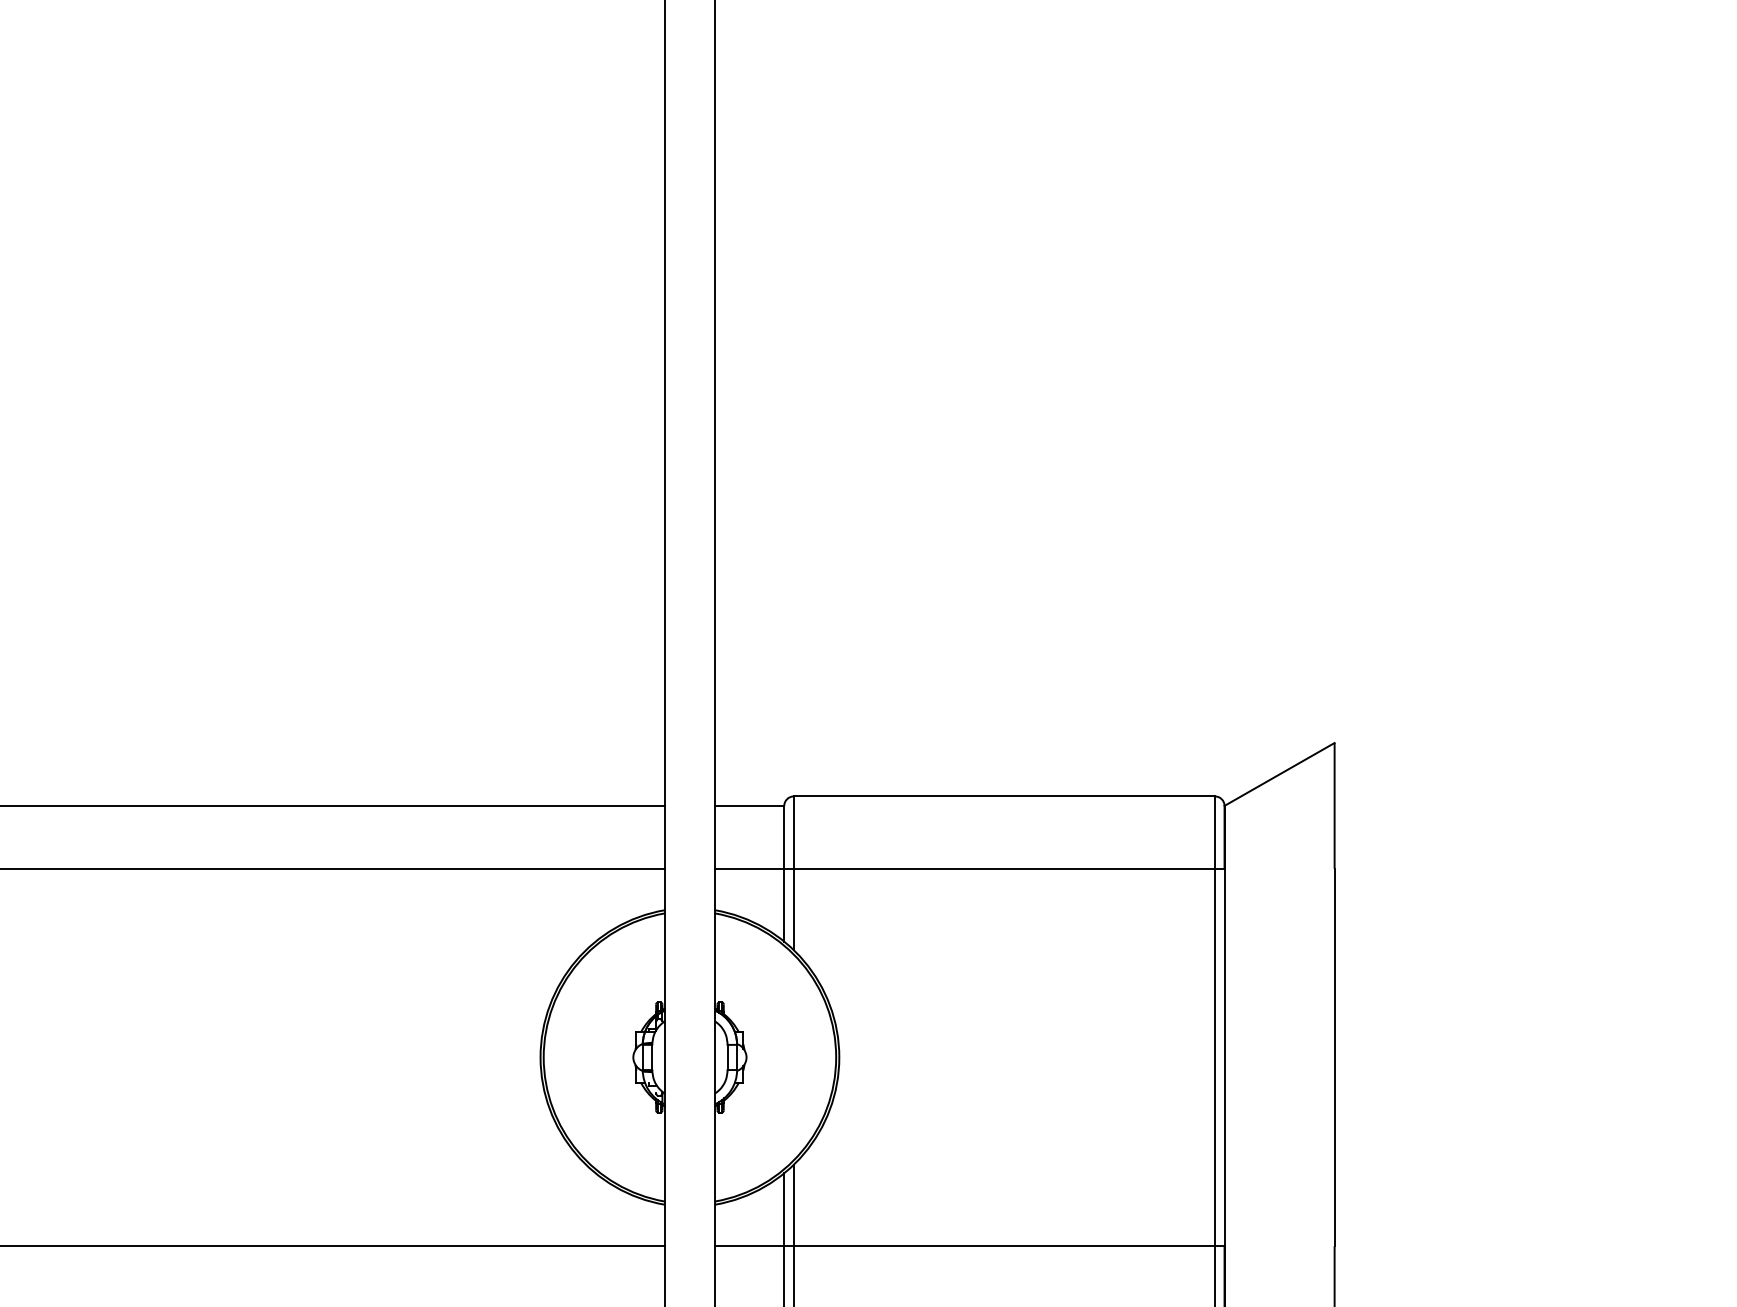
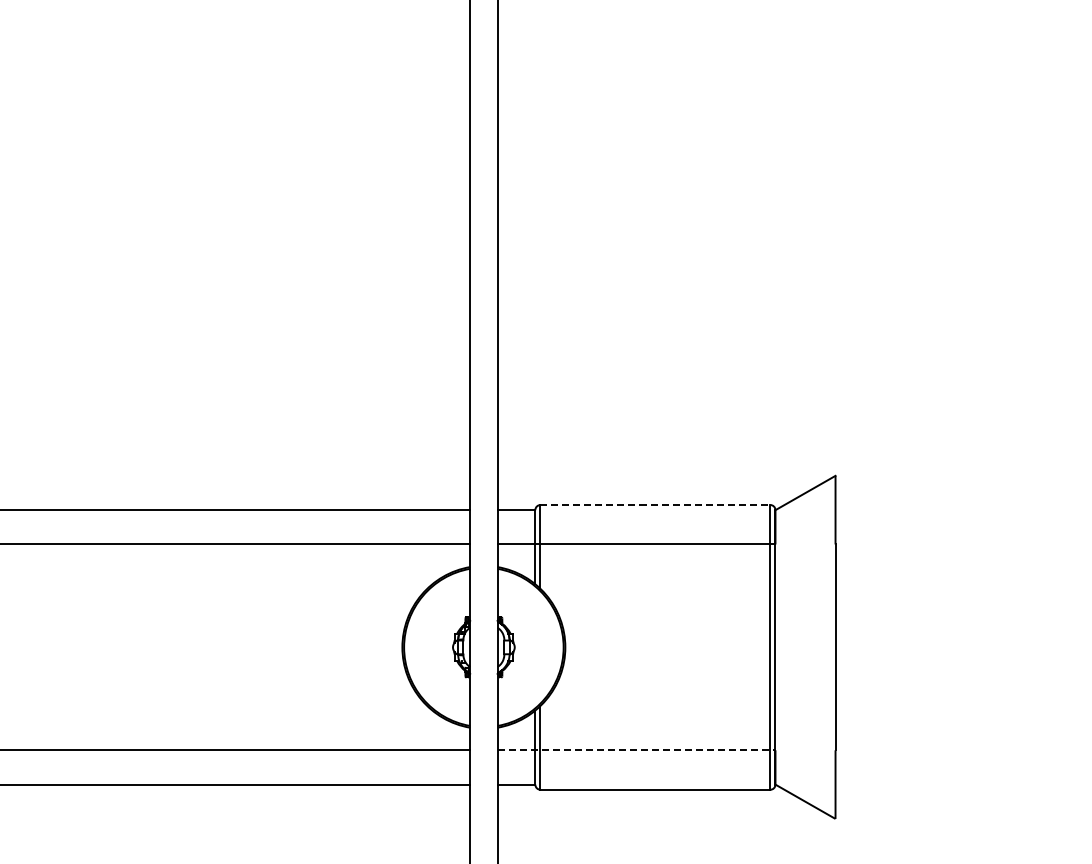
line: (1004, 797) -> (655, 505), solid -> dashed
line: (969, 1246) -> (636, 750), solid -> dashed

